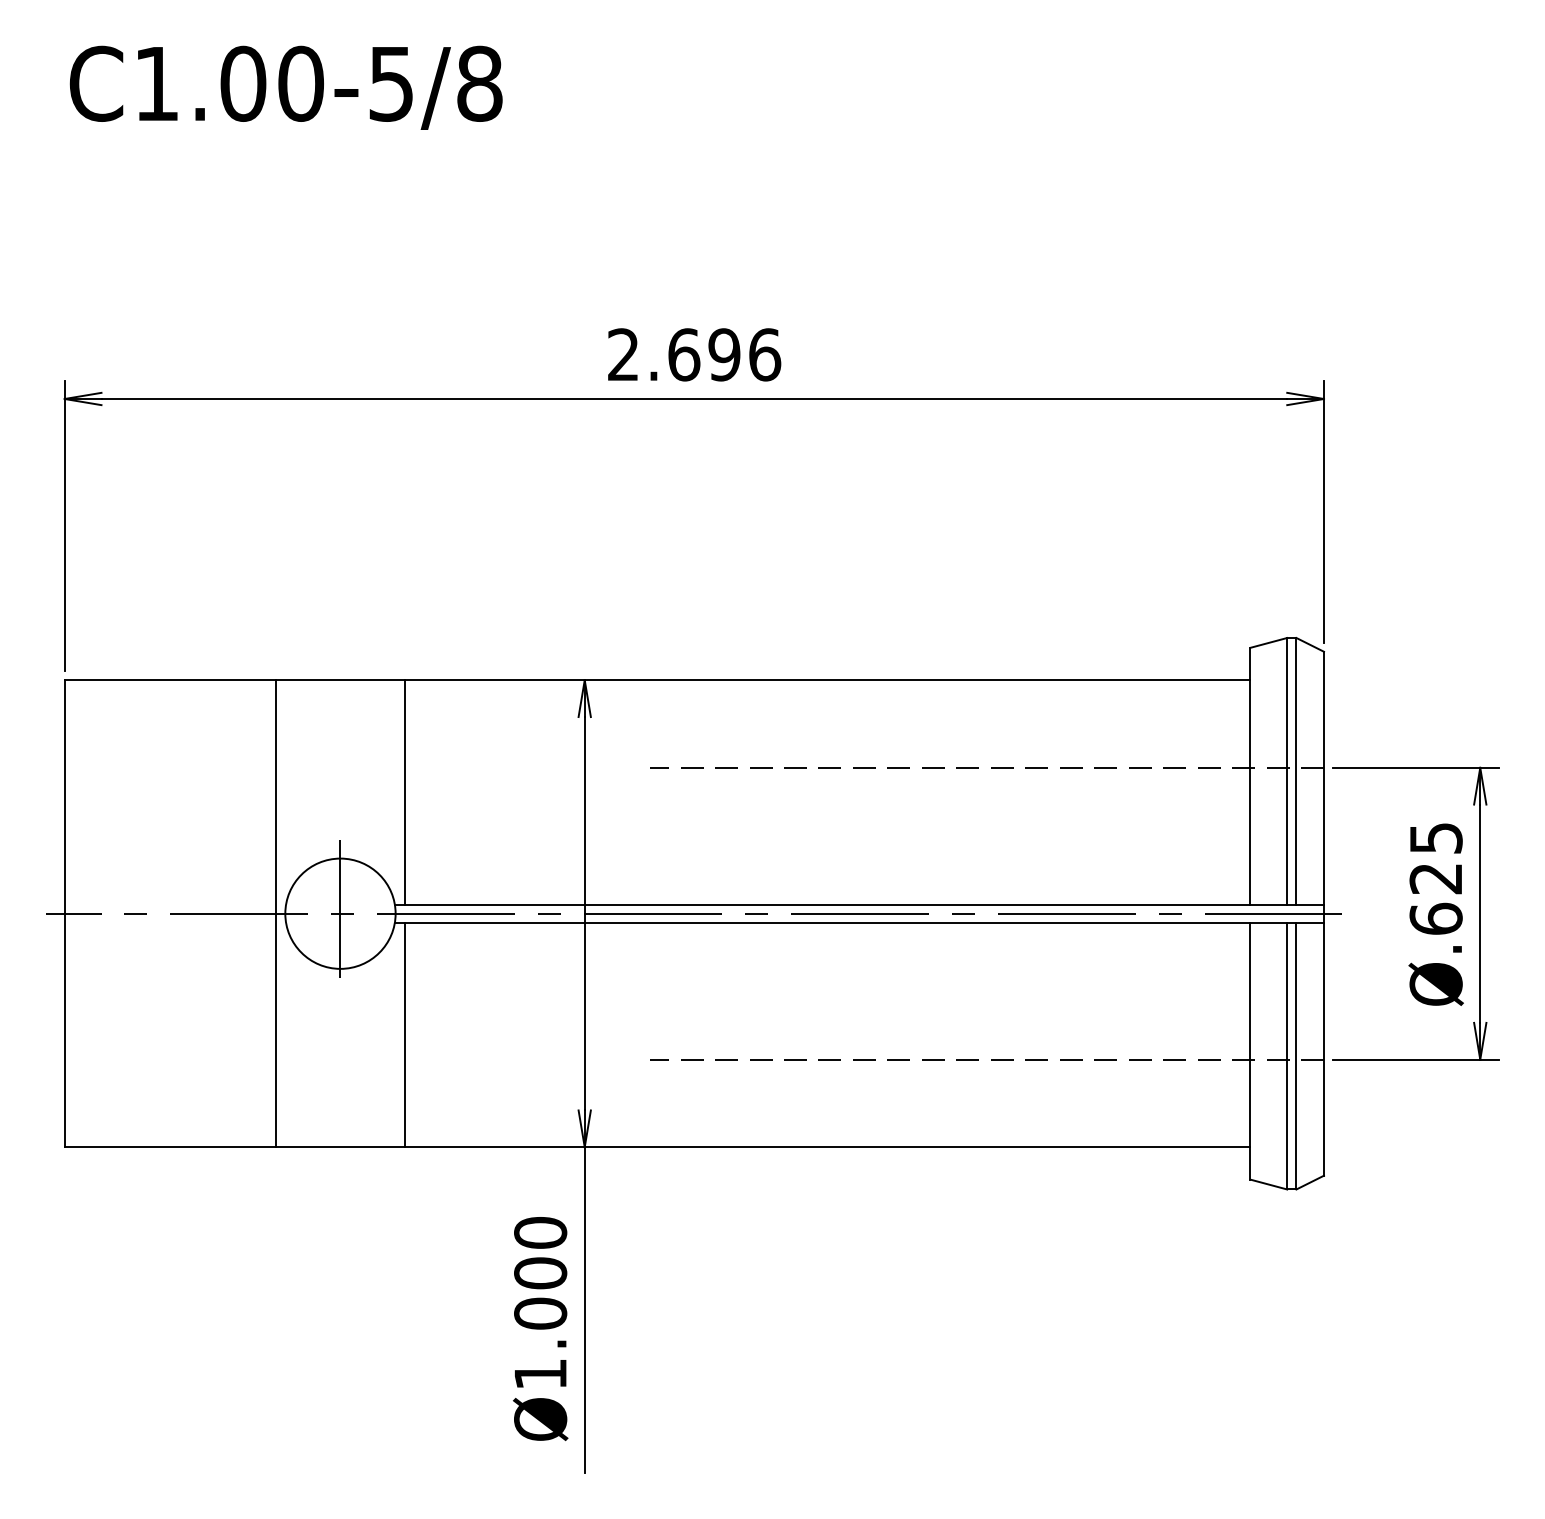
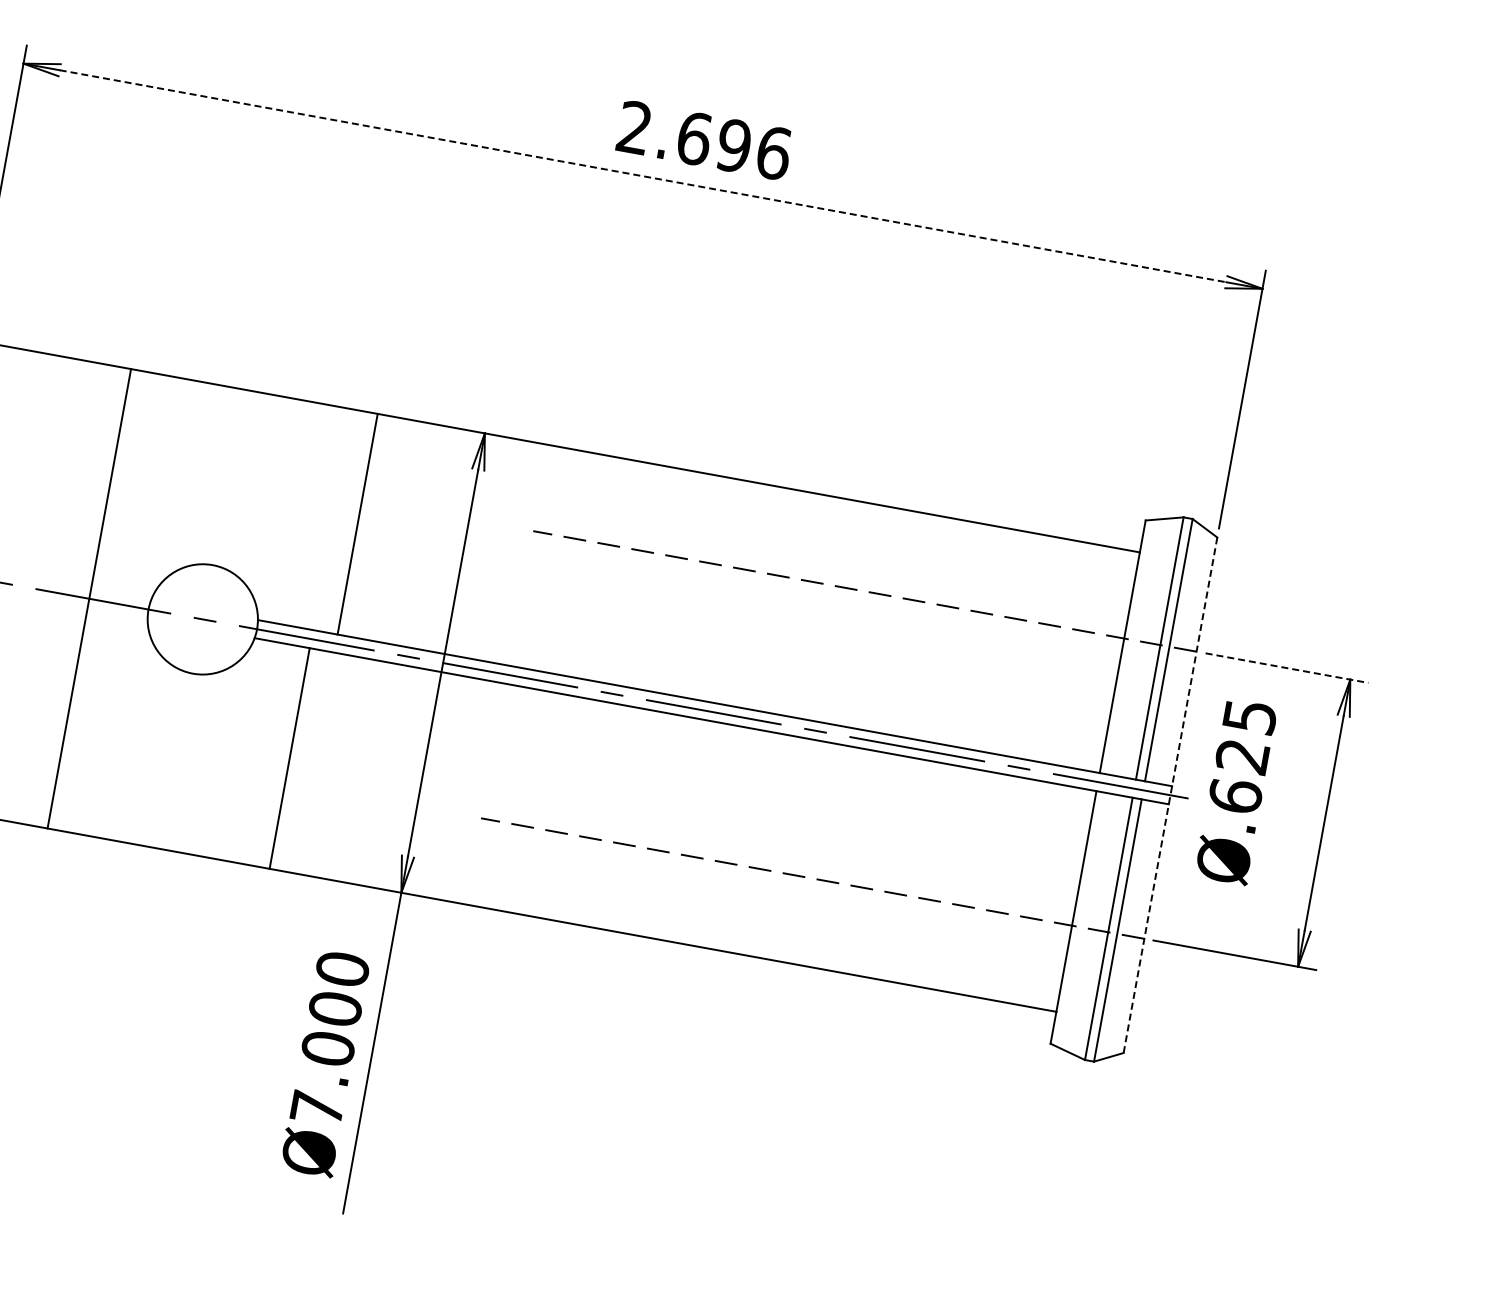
text: (694, 354) -> (704, 140), moved
line: (694, 399) -> (643, 176), solid -> dashed
line: (1415, 767) -> (1286, 667), solid -> dashed
line: (404, 792) -> (357, 524), moved
line: (276, 913) -> (89, 598), moved
line: (340, 913) -> (202, 619), removed
line: (1324, 913) -> (1171, 795), solid -> dashed
text: (1435, 914) -> (1235, 791), moved
line: (404, 1034) -> (289, 757), moved
text: (540, 1374) -> (317, 1108), 1.000 -> 7.000

